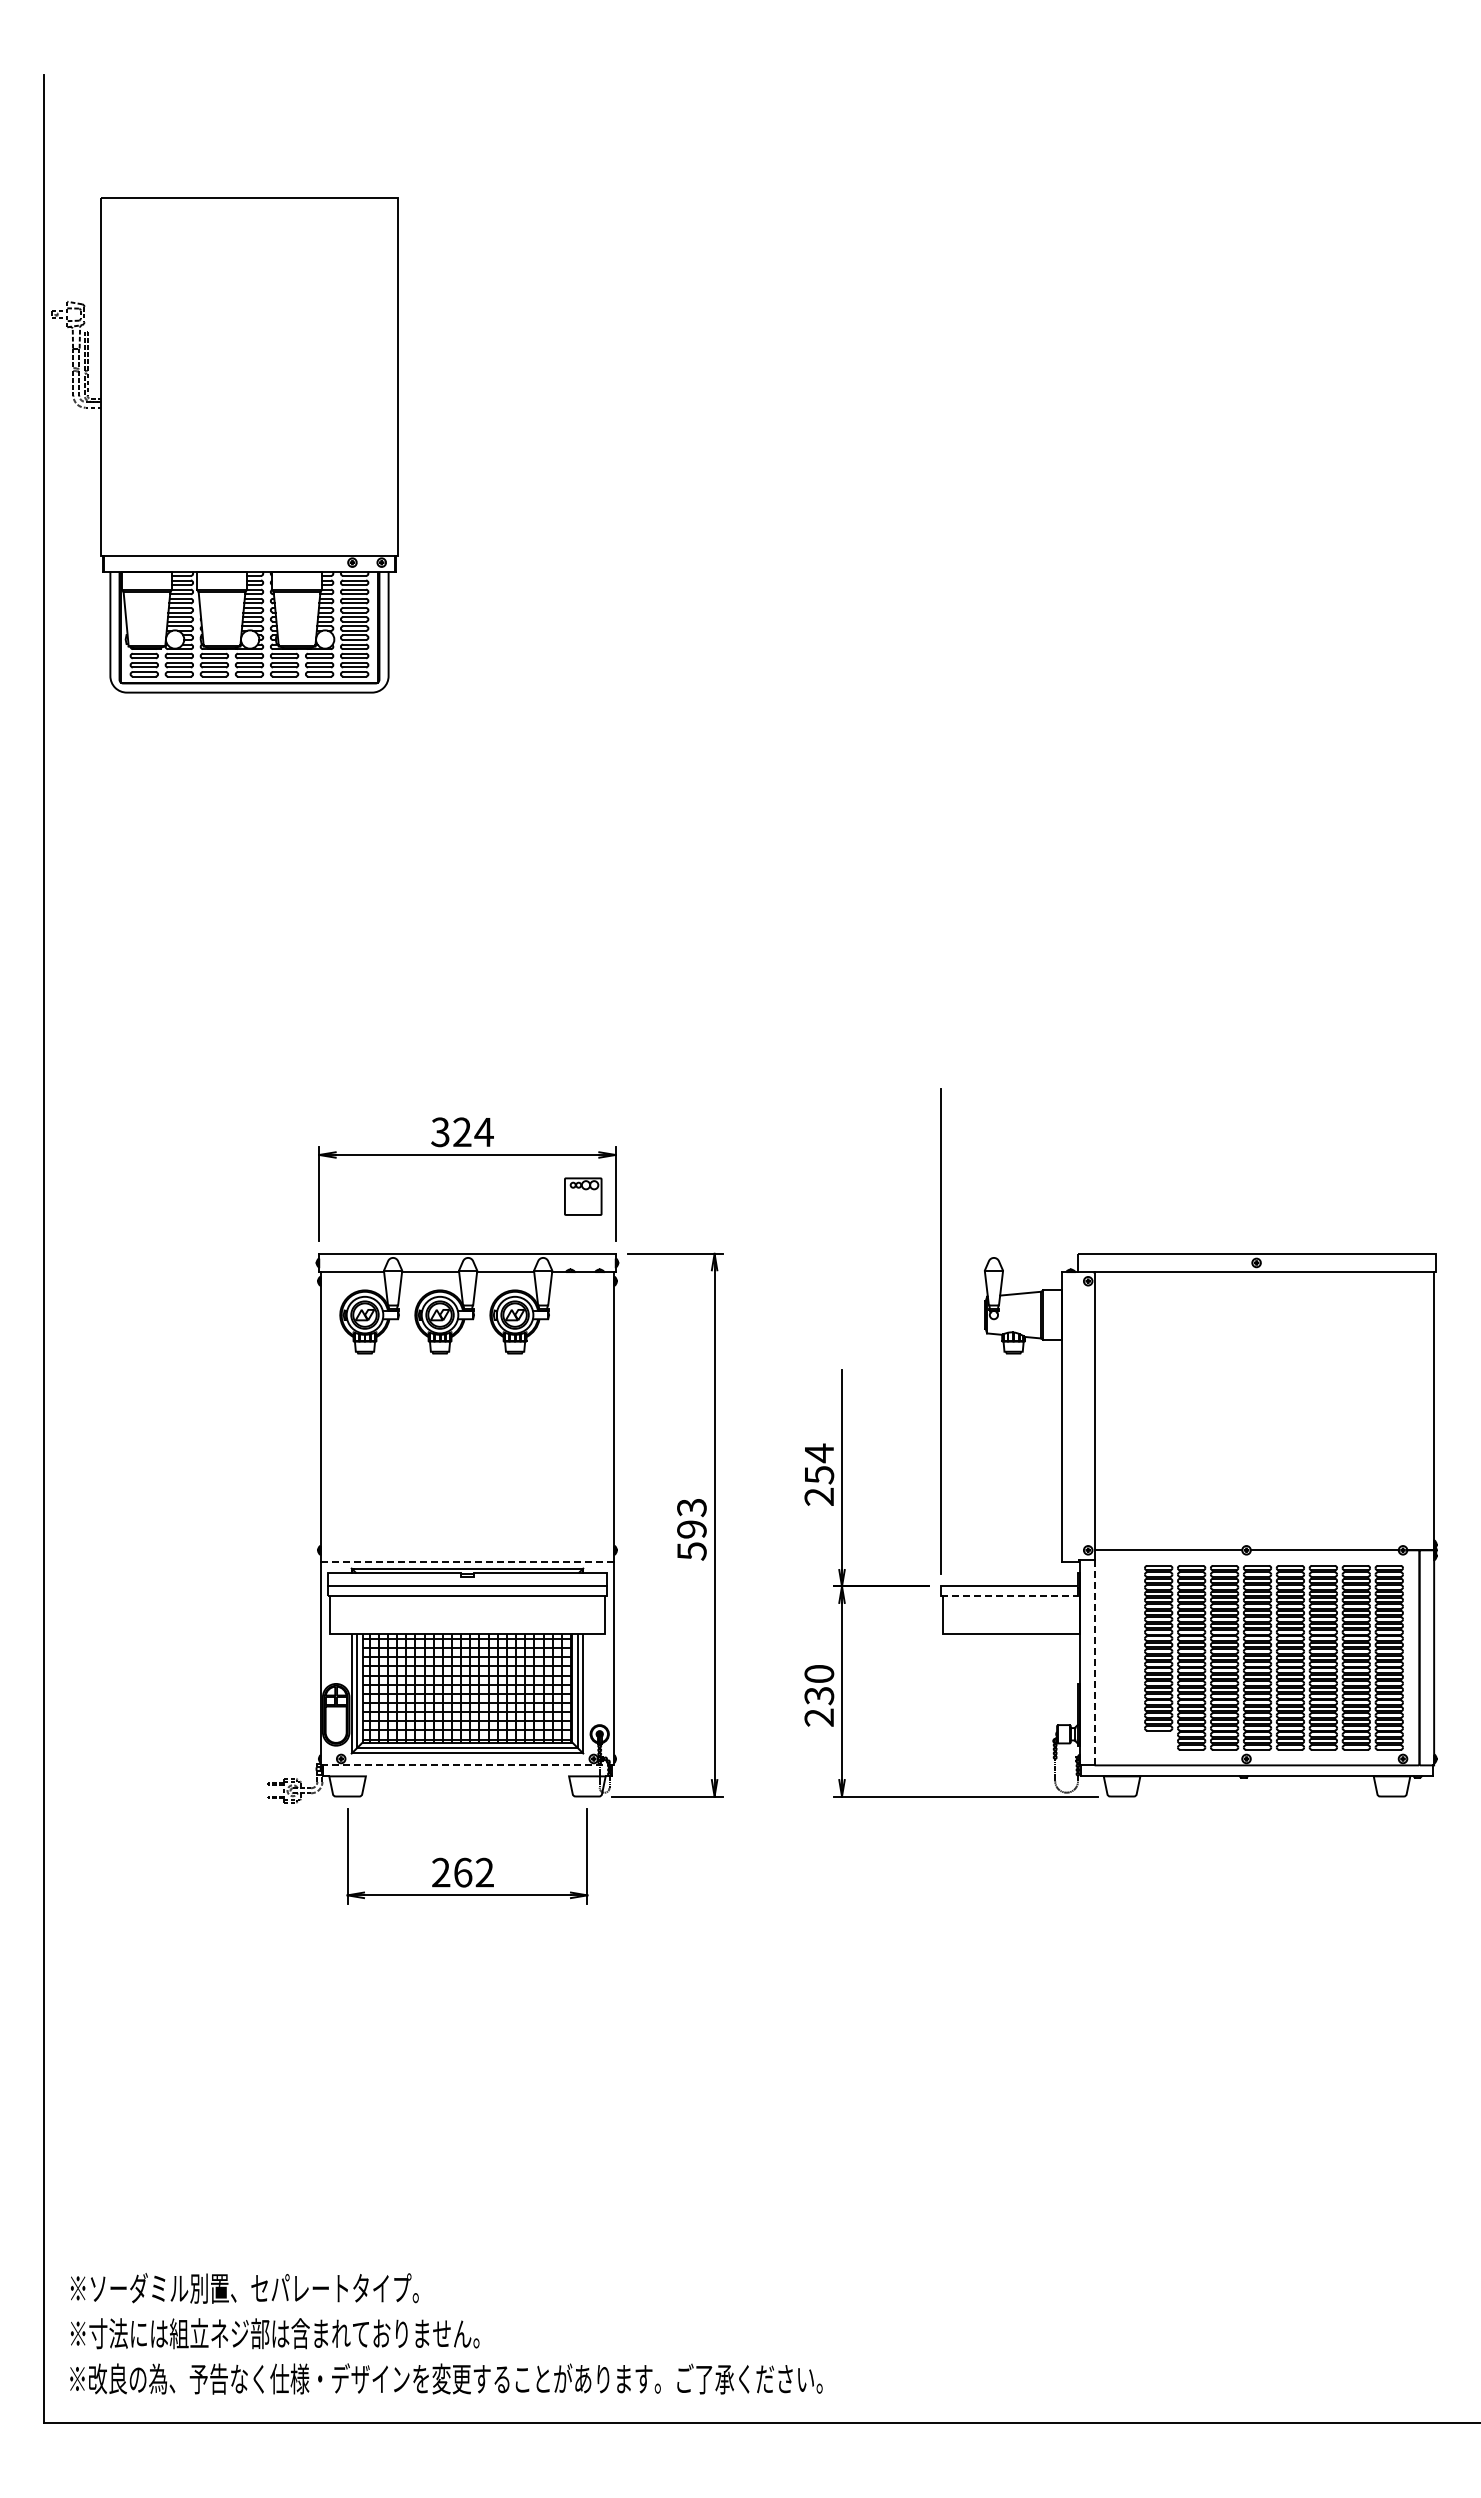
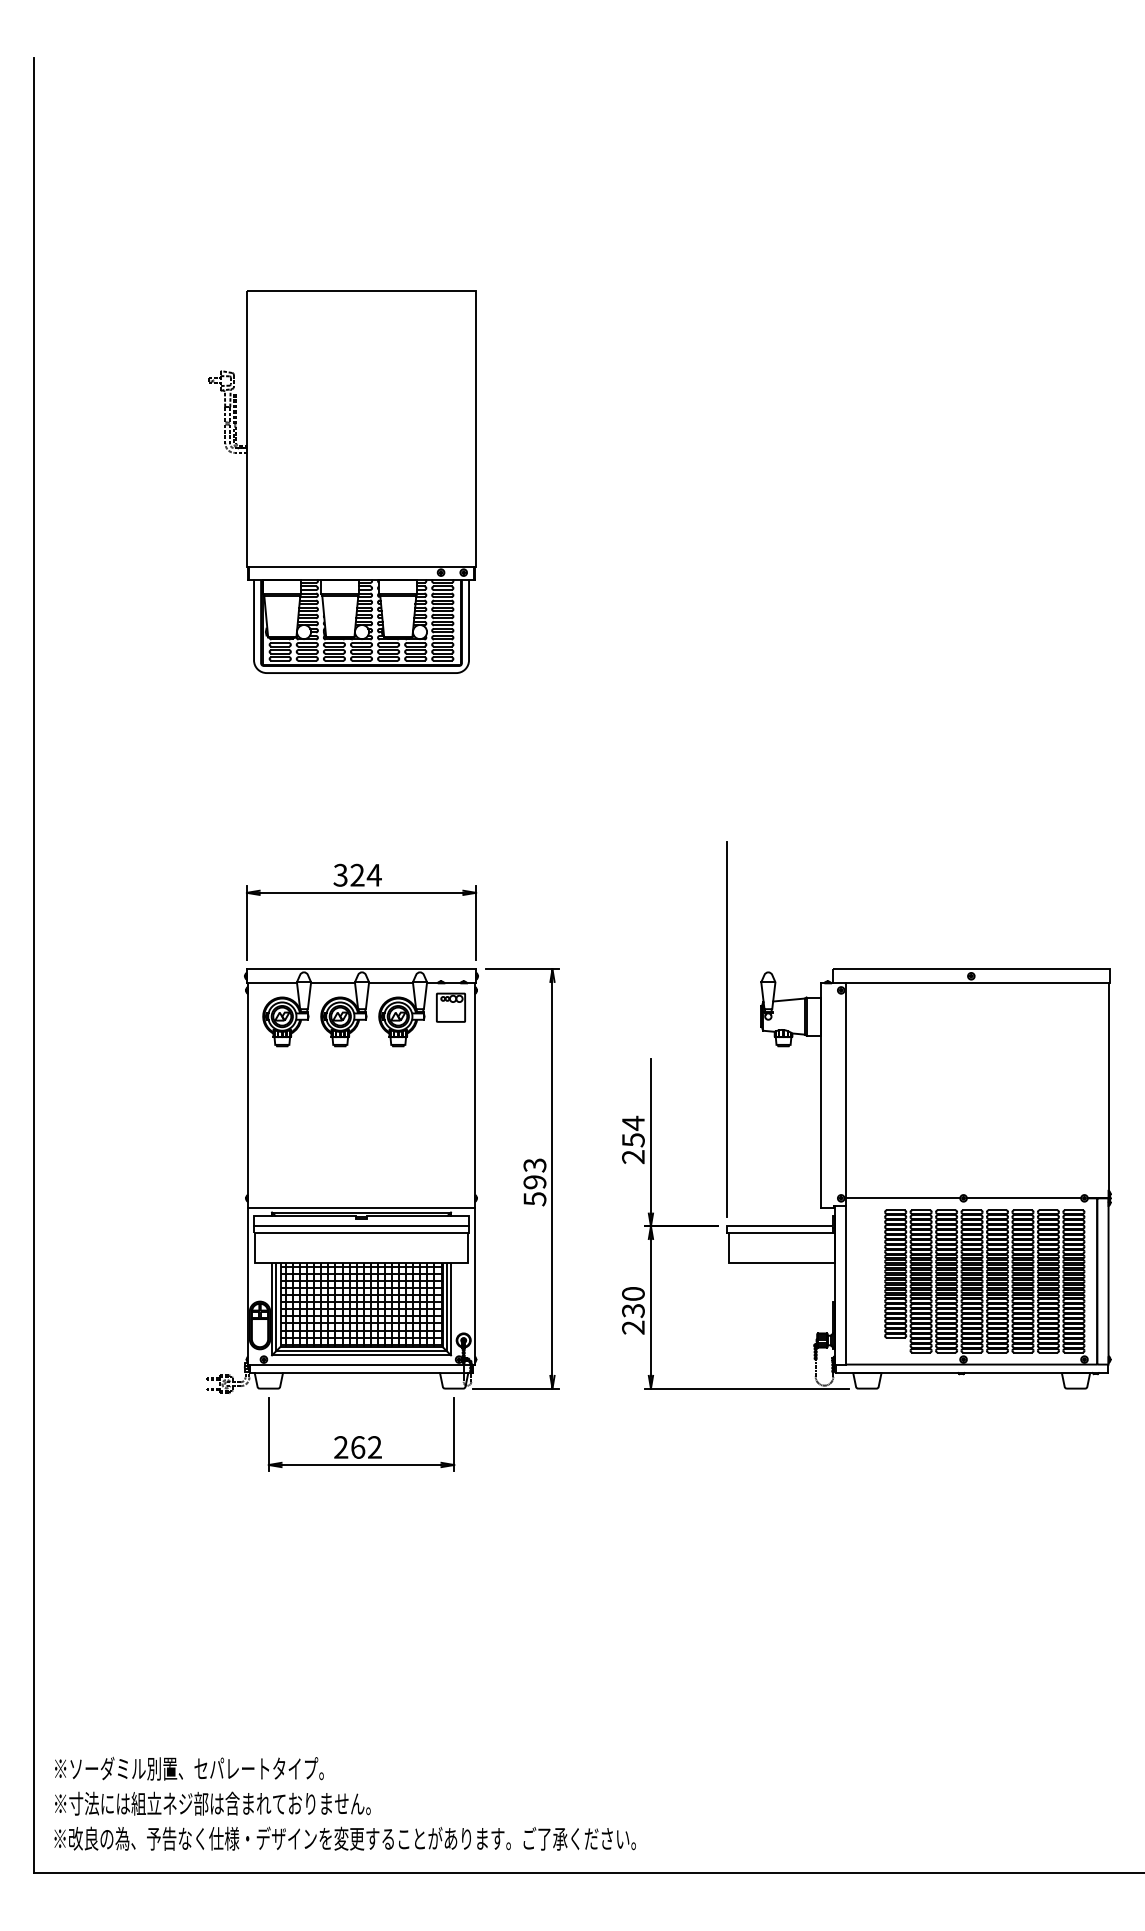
part: (224, 445) -> (342, 482), moved
part: (583, 1196) -> (451, 1007), moved
line: (467, 1562) -> (361, 1207), dashed -> solid
line: (1009, 1595) -> (780, 1233), dashed -> solid
line: (1094, 1663) -> (846, 1285), dashed -> solid
hatch: (1063, 1733) -> (822, 1339), added
line: (467, 1765) -> (361, 1364), dashed -> solid
line: (467, 1776) -> (361, 1373), added

